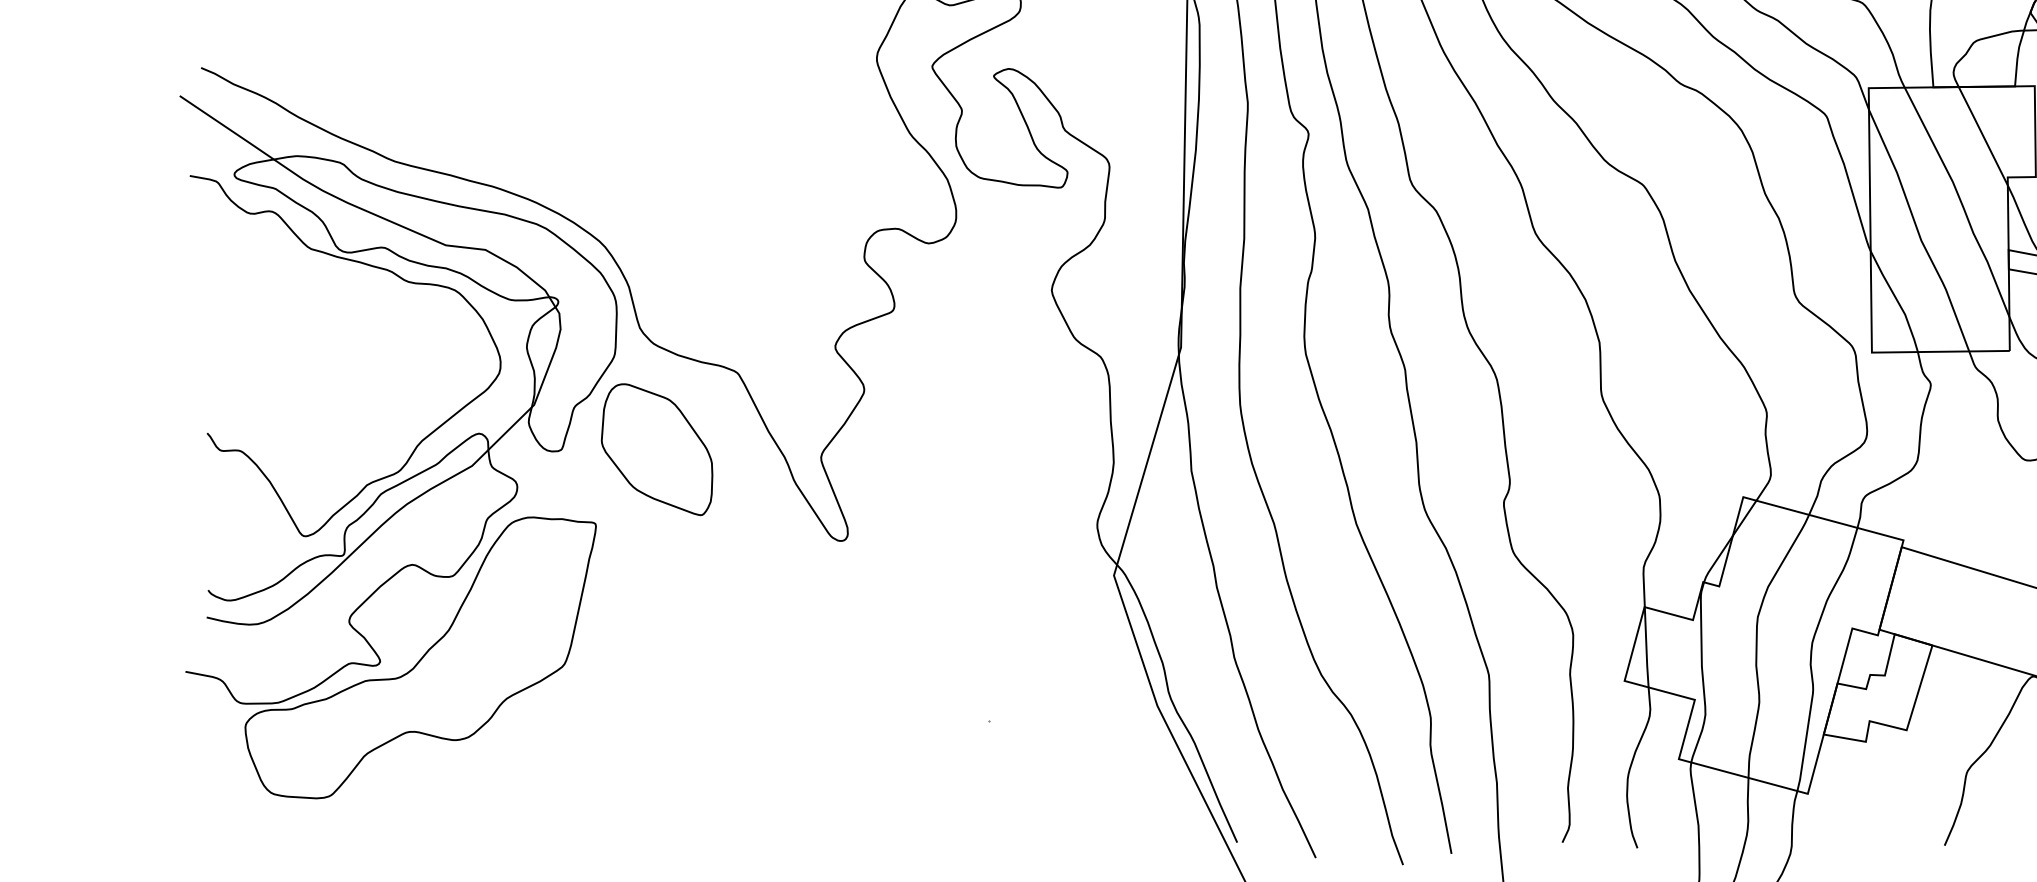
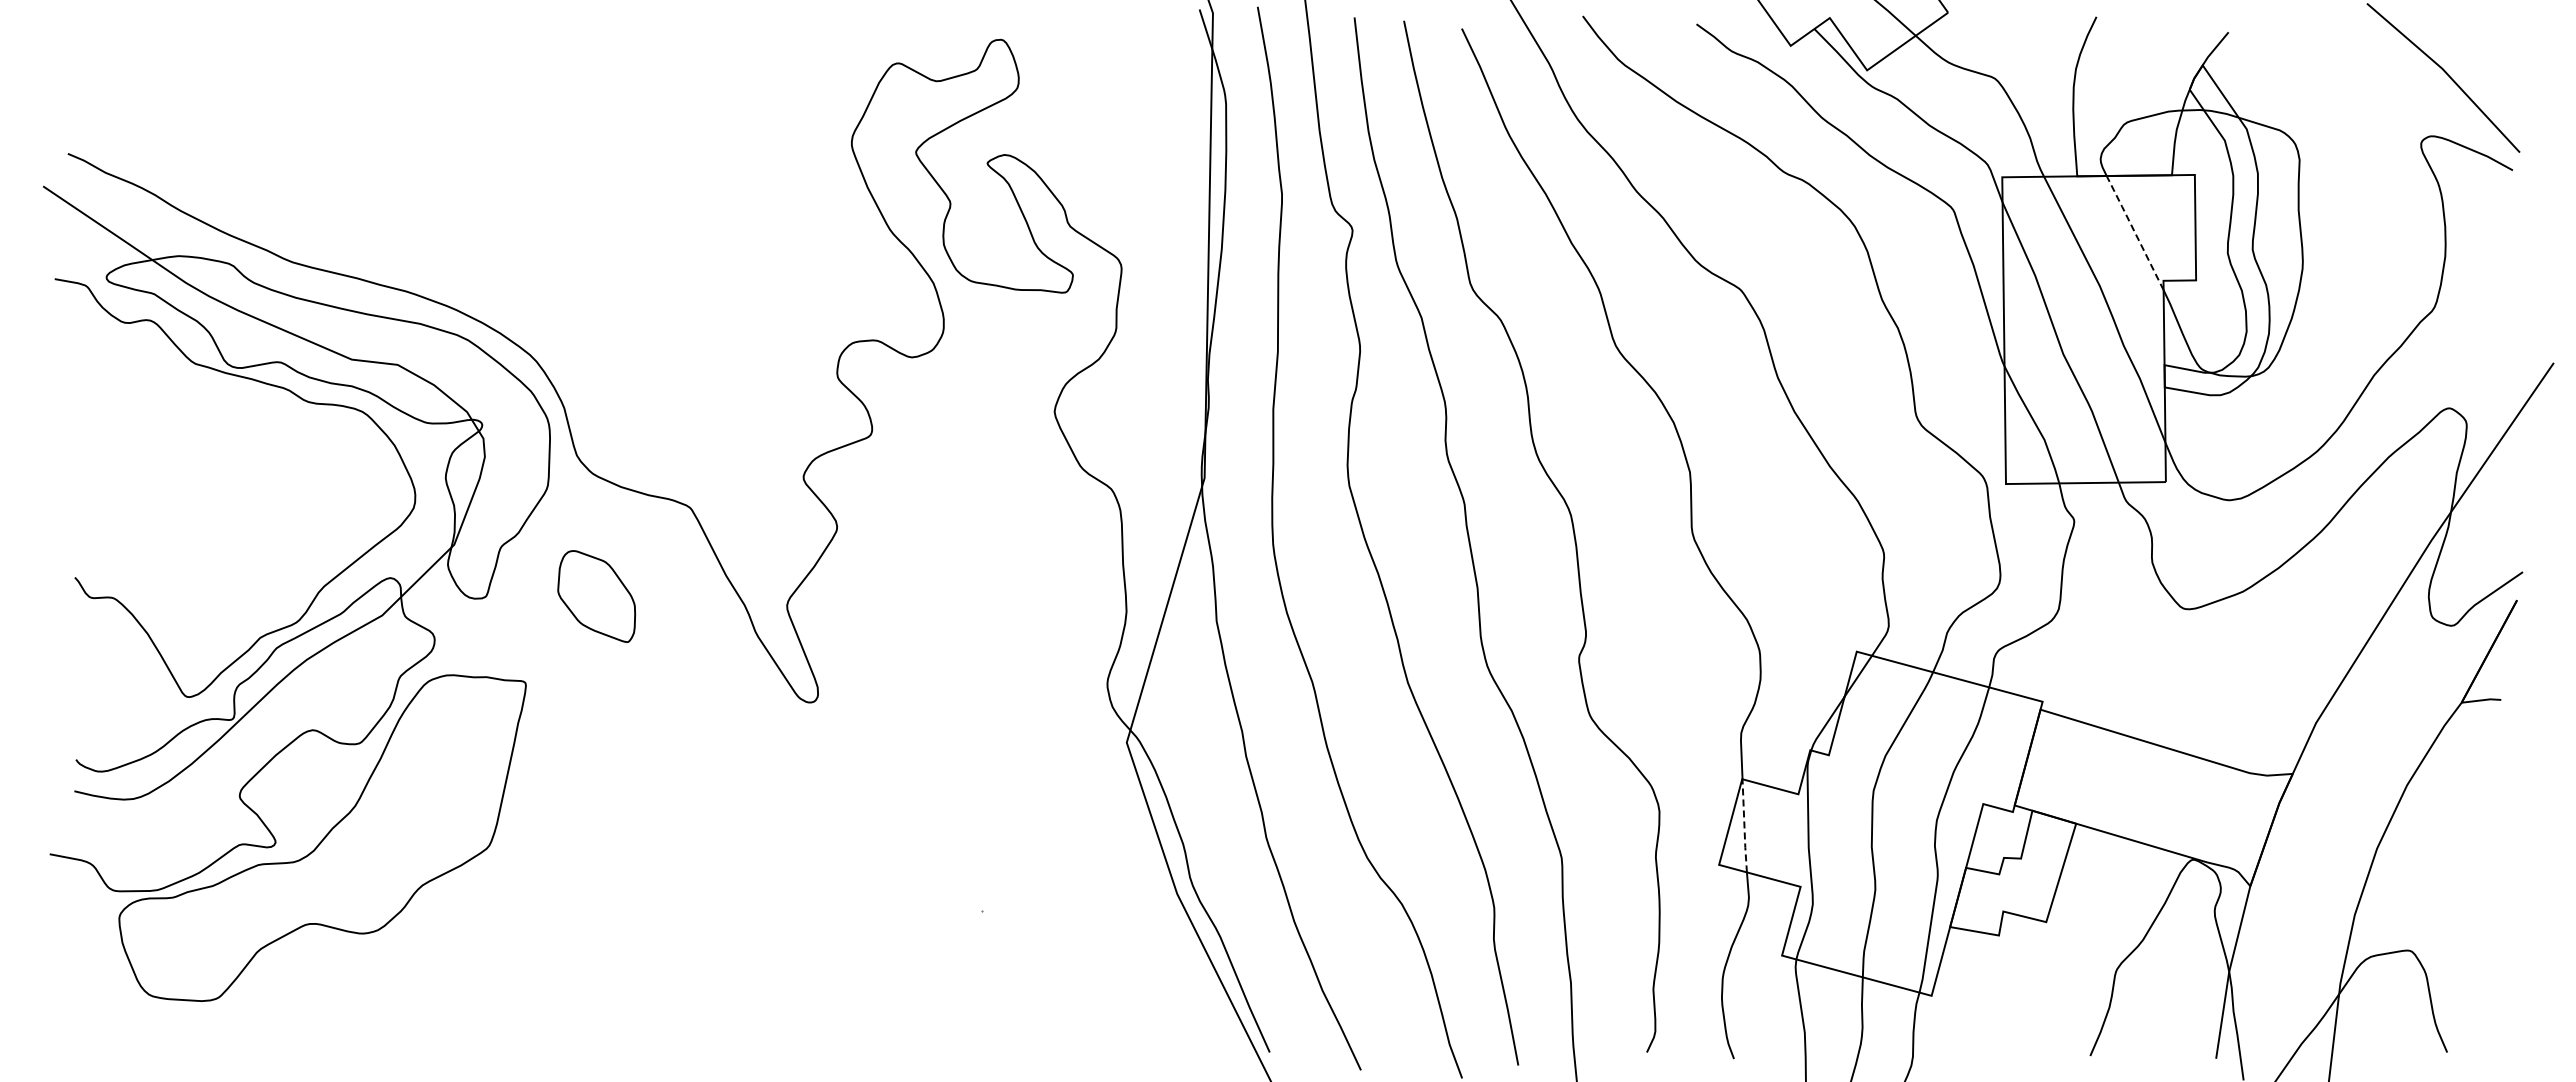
line: (1982, 135) -> (2134, 232), solid -> dashed
part: (656, 449) -> (596, 596), size x0.6
line: (1646, 646) -> (1744, 825), solid -> dashed

